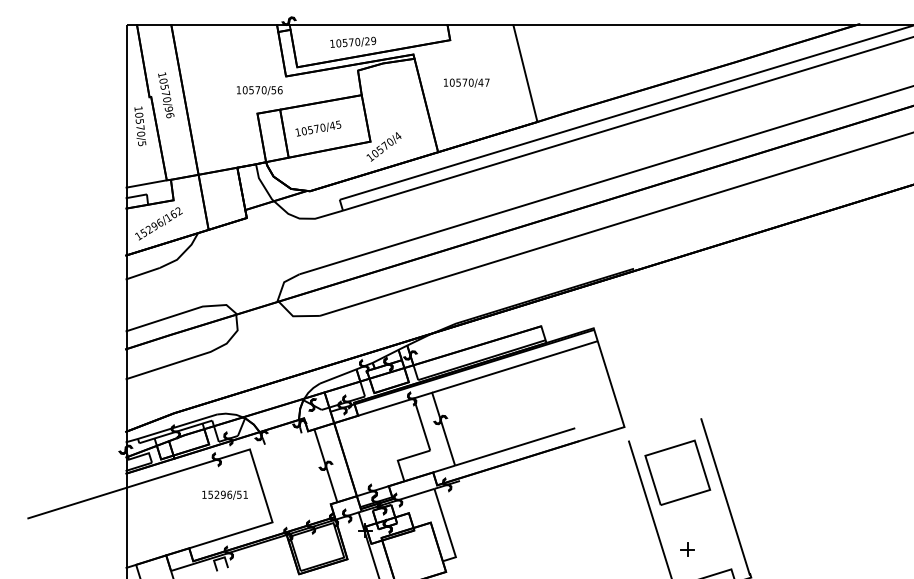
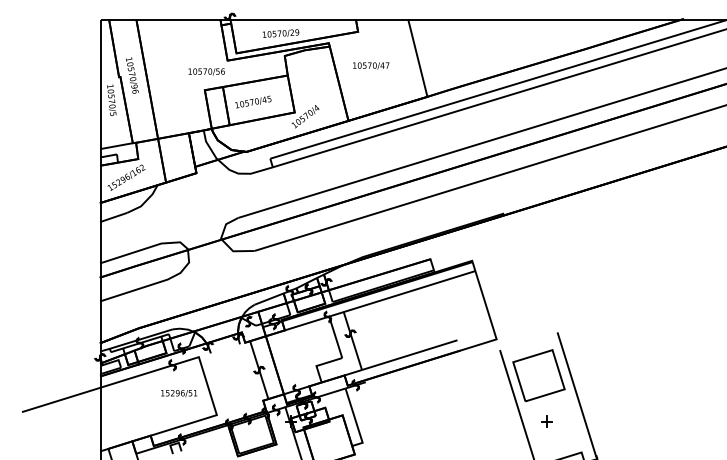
part: (687, 549) -> (546, 421), moved

